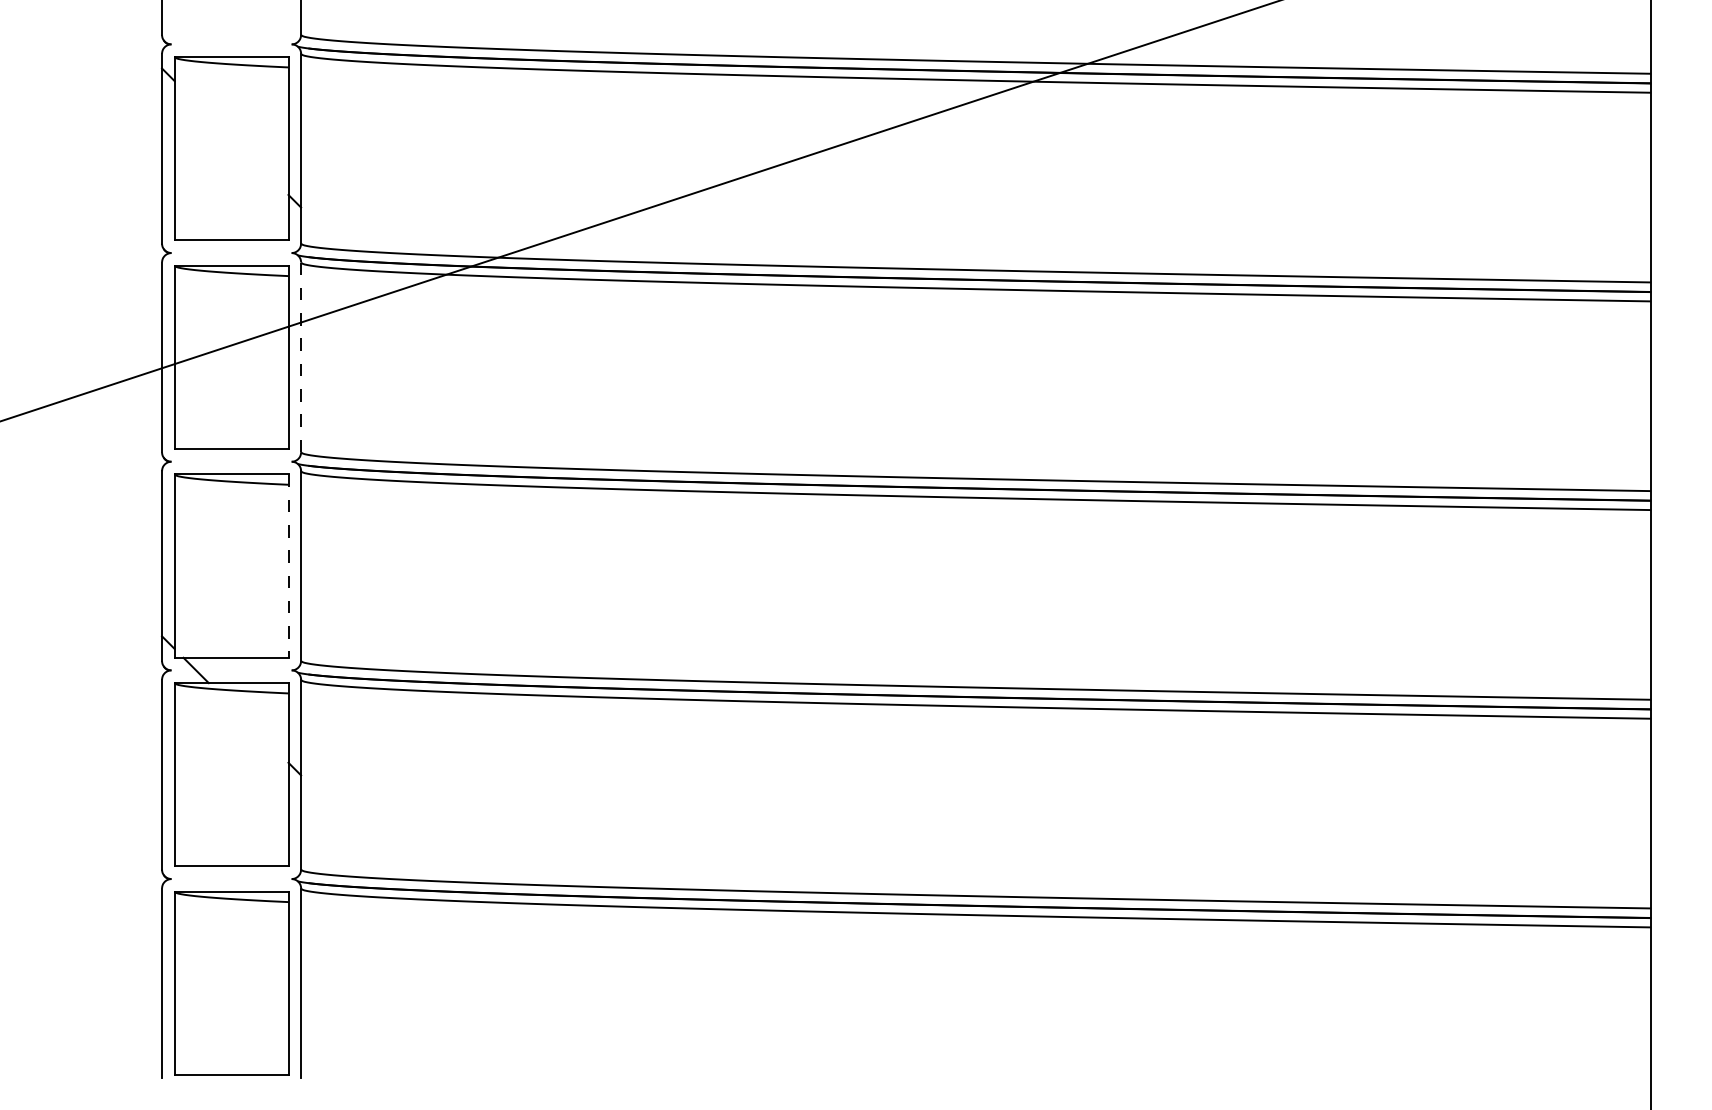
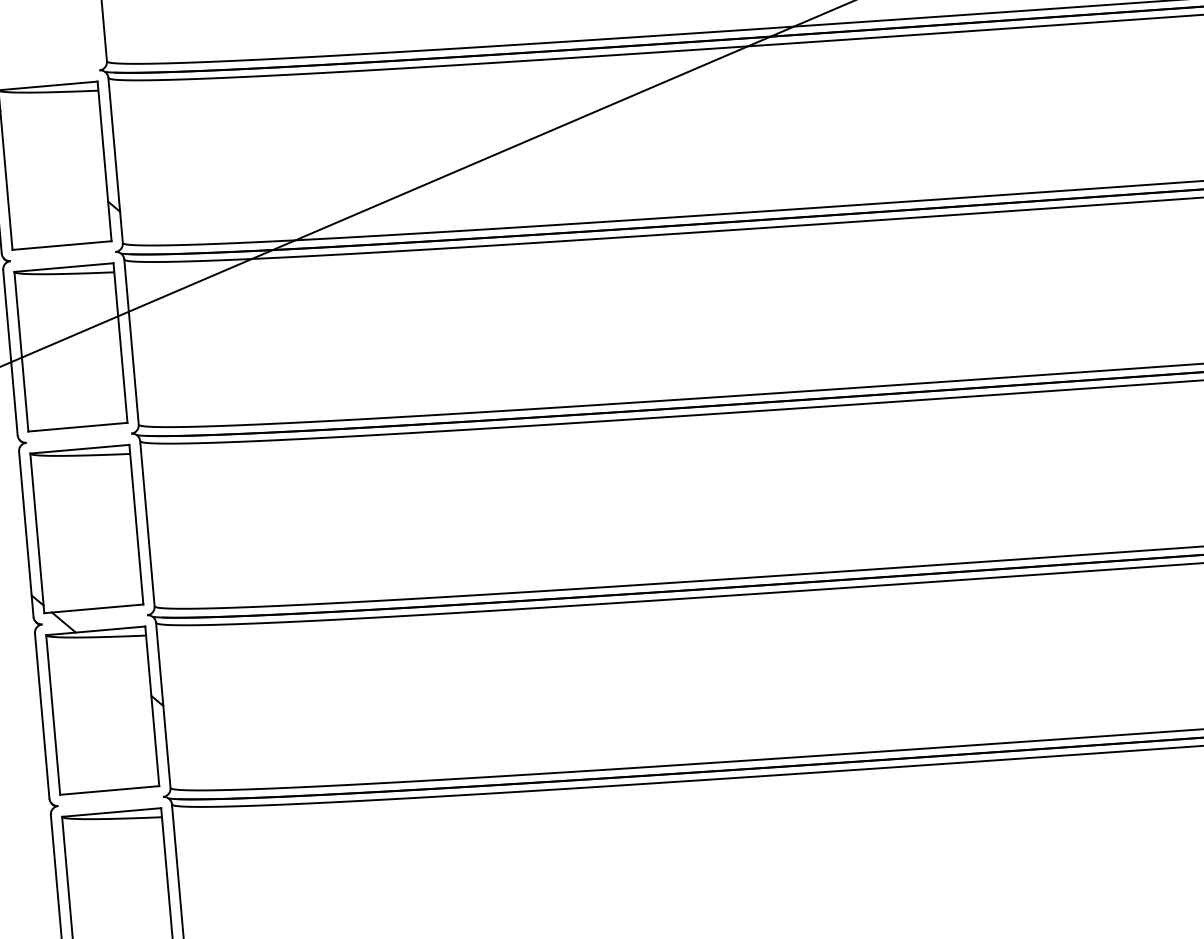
line: (301, 357) -> (131, 342), dashed -> solid
line: (288, 566) -> (136, 525), dashed -> solid

